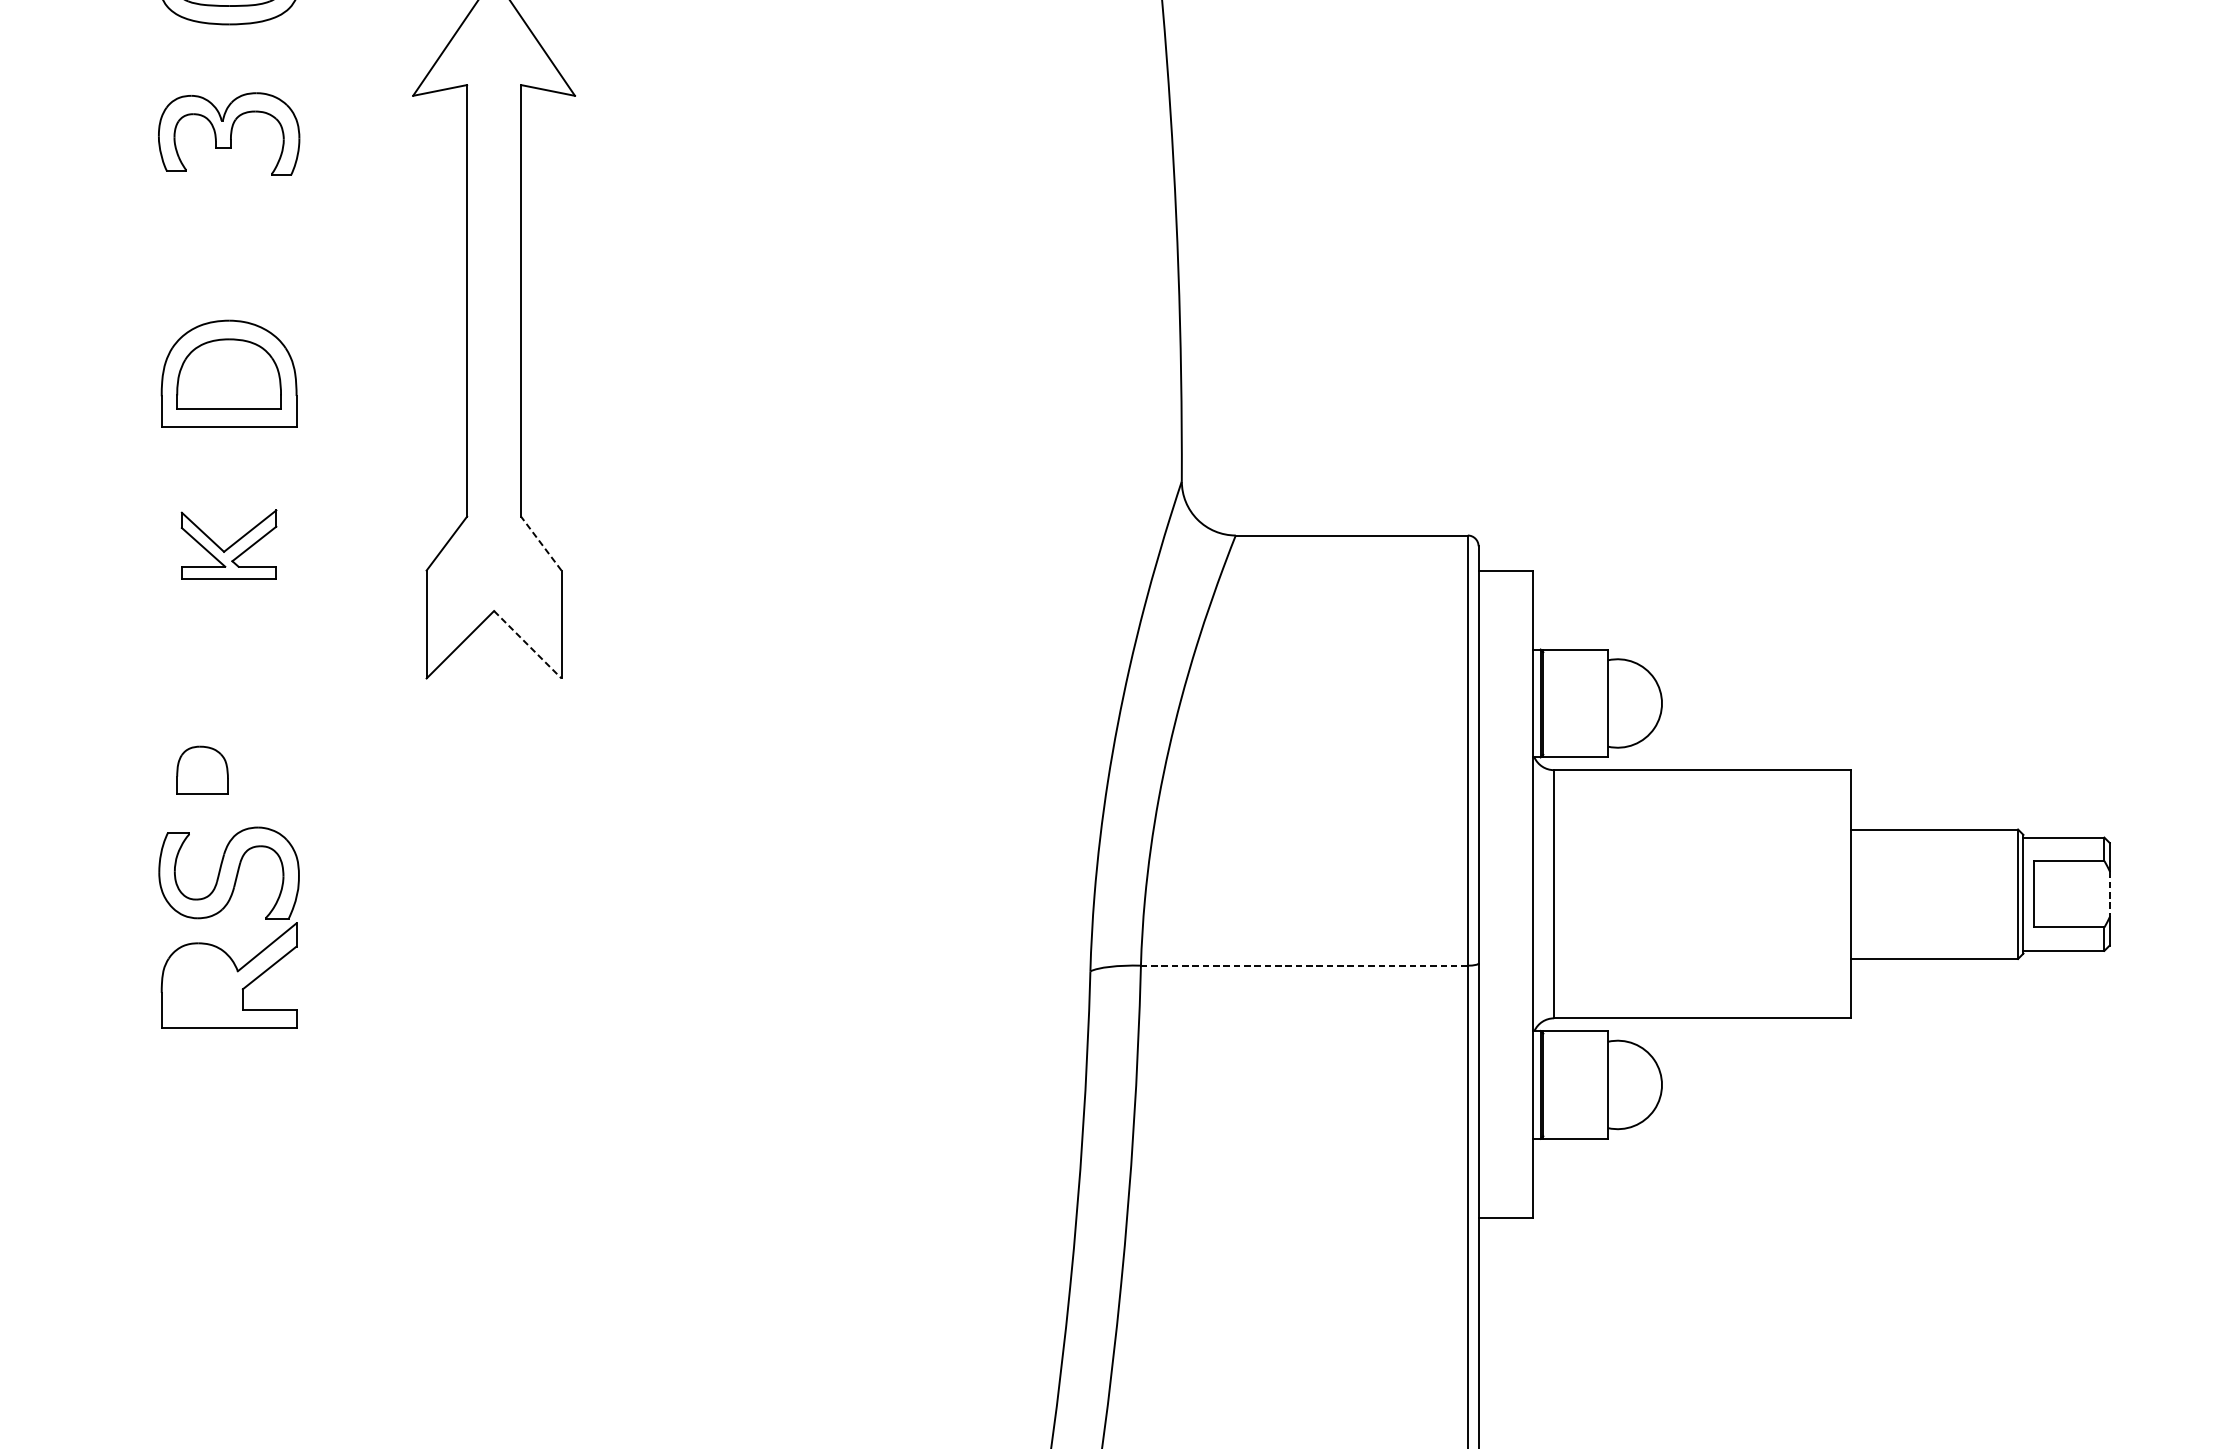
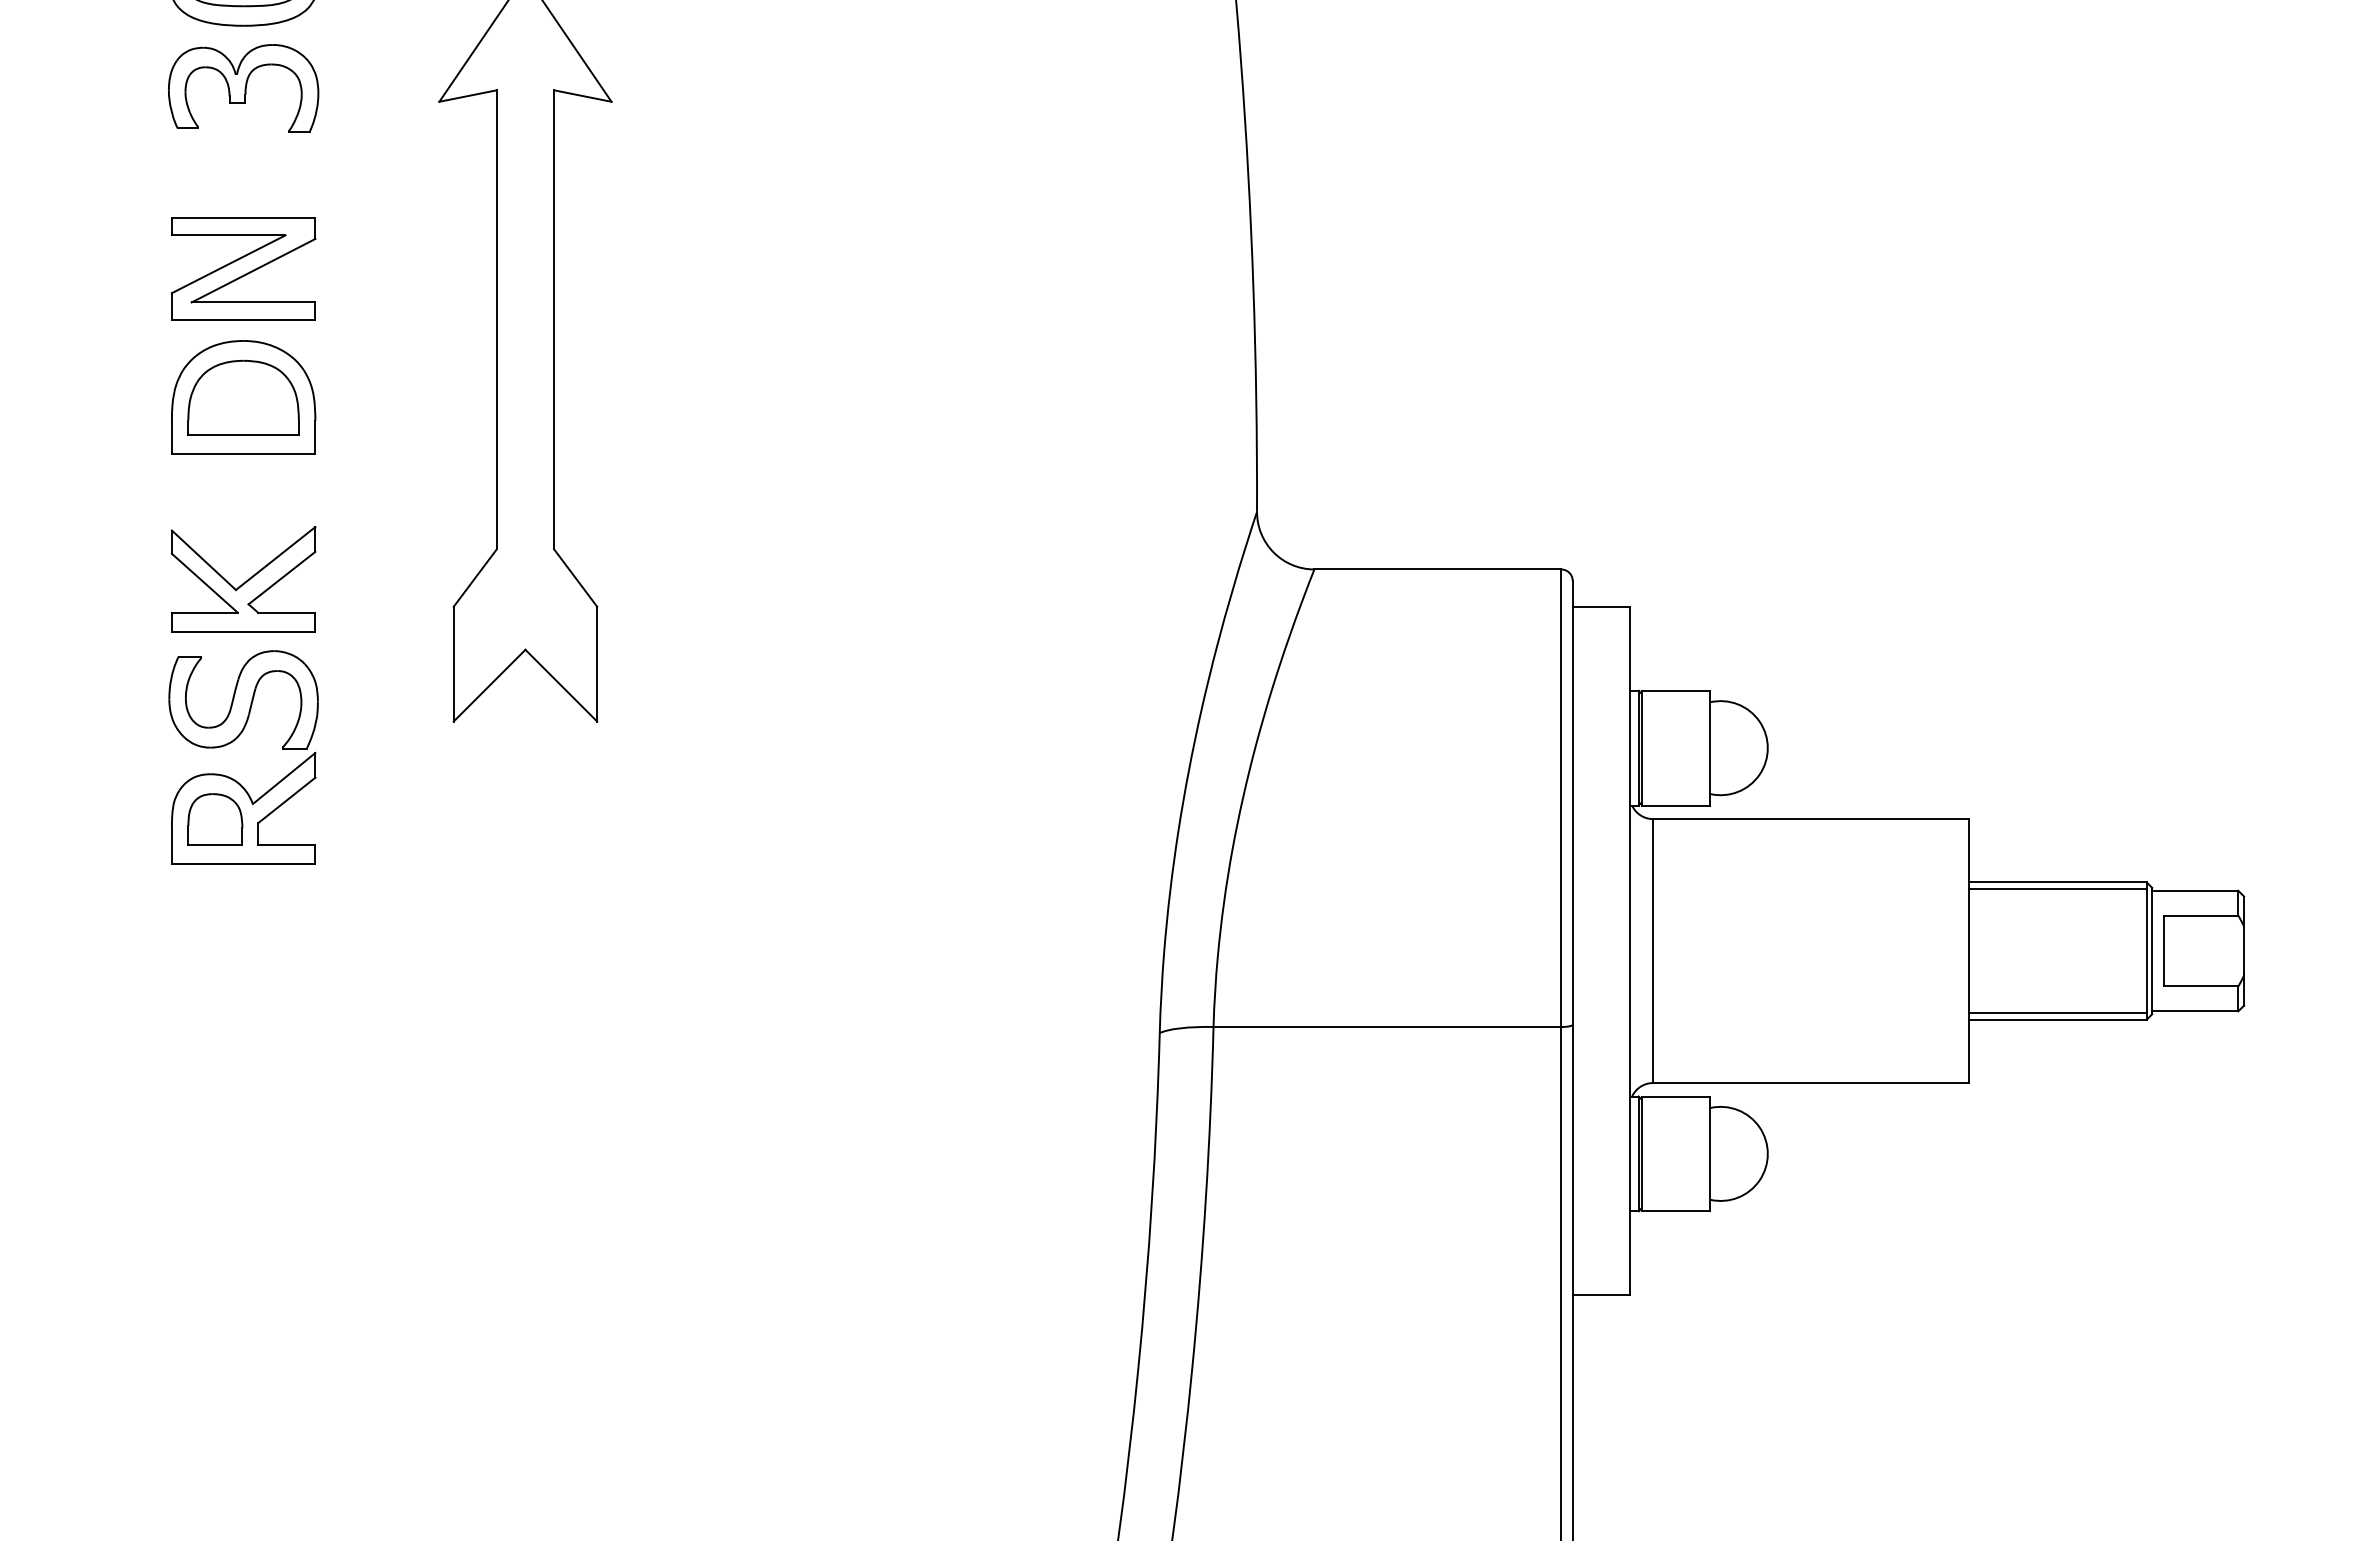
part: (229, 134) -> (243, 88), moved
part: (229, 252) -> (243, 268), added
part: (229, 544) -> (243, 579), size x1.43
line: (541, 544) -> (575, 578), dashed -> solid
line: (527, 644) -> (561, 685), dashed -> solid
line: (1934, 836) -> (2057, 889), added
line: (2110, 894) -> (2244, 951), dashed -> solid
part: (220, 912) -> (234, 741), moved
line: (1934, 952) -> (2057, 1012), added
line: (1304, 966) -> (1387, 1027), dashed -> solid

